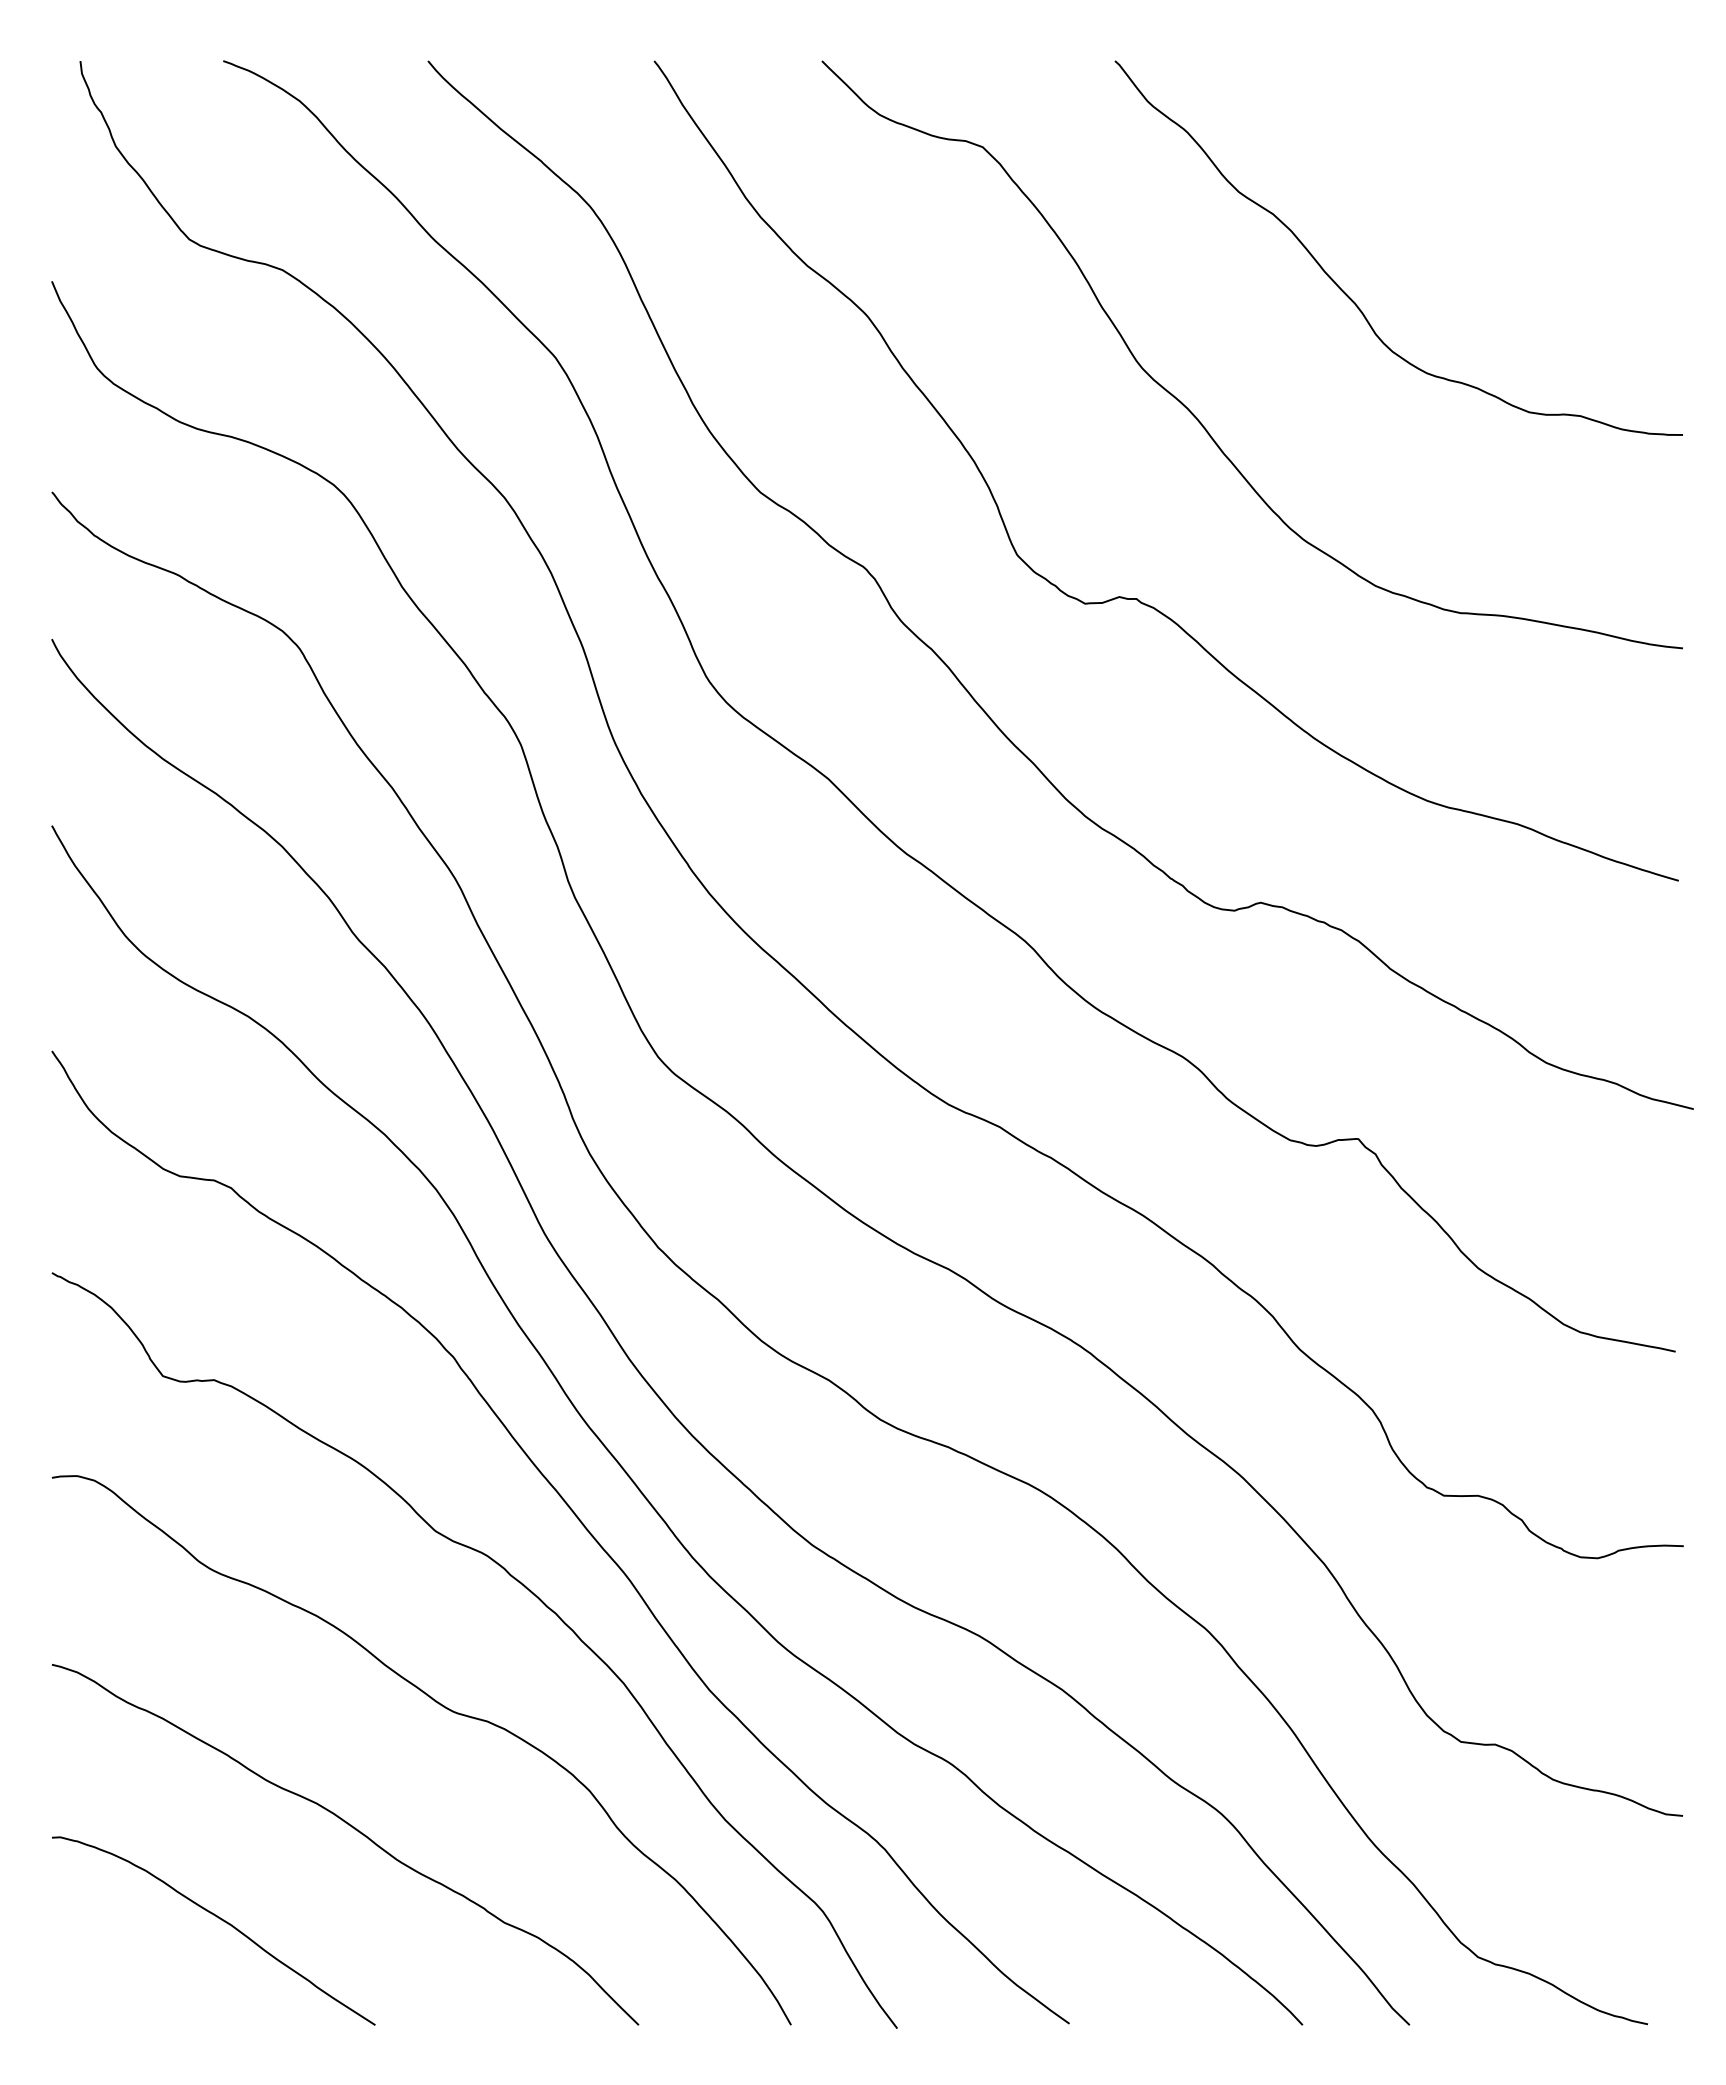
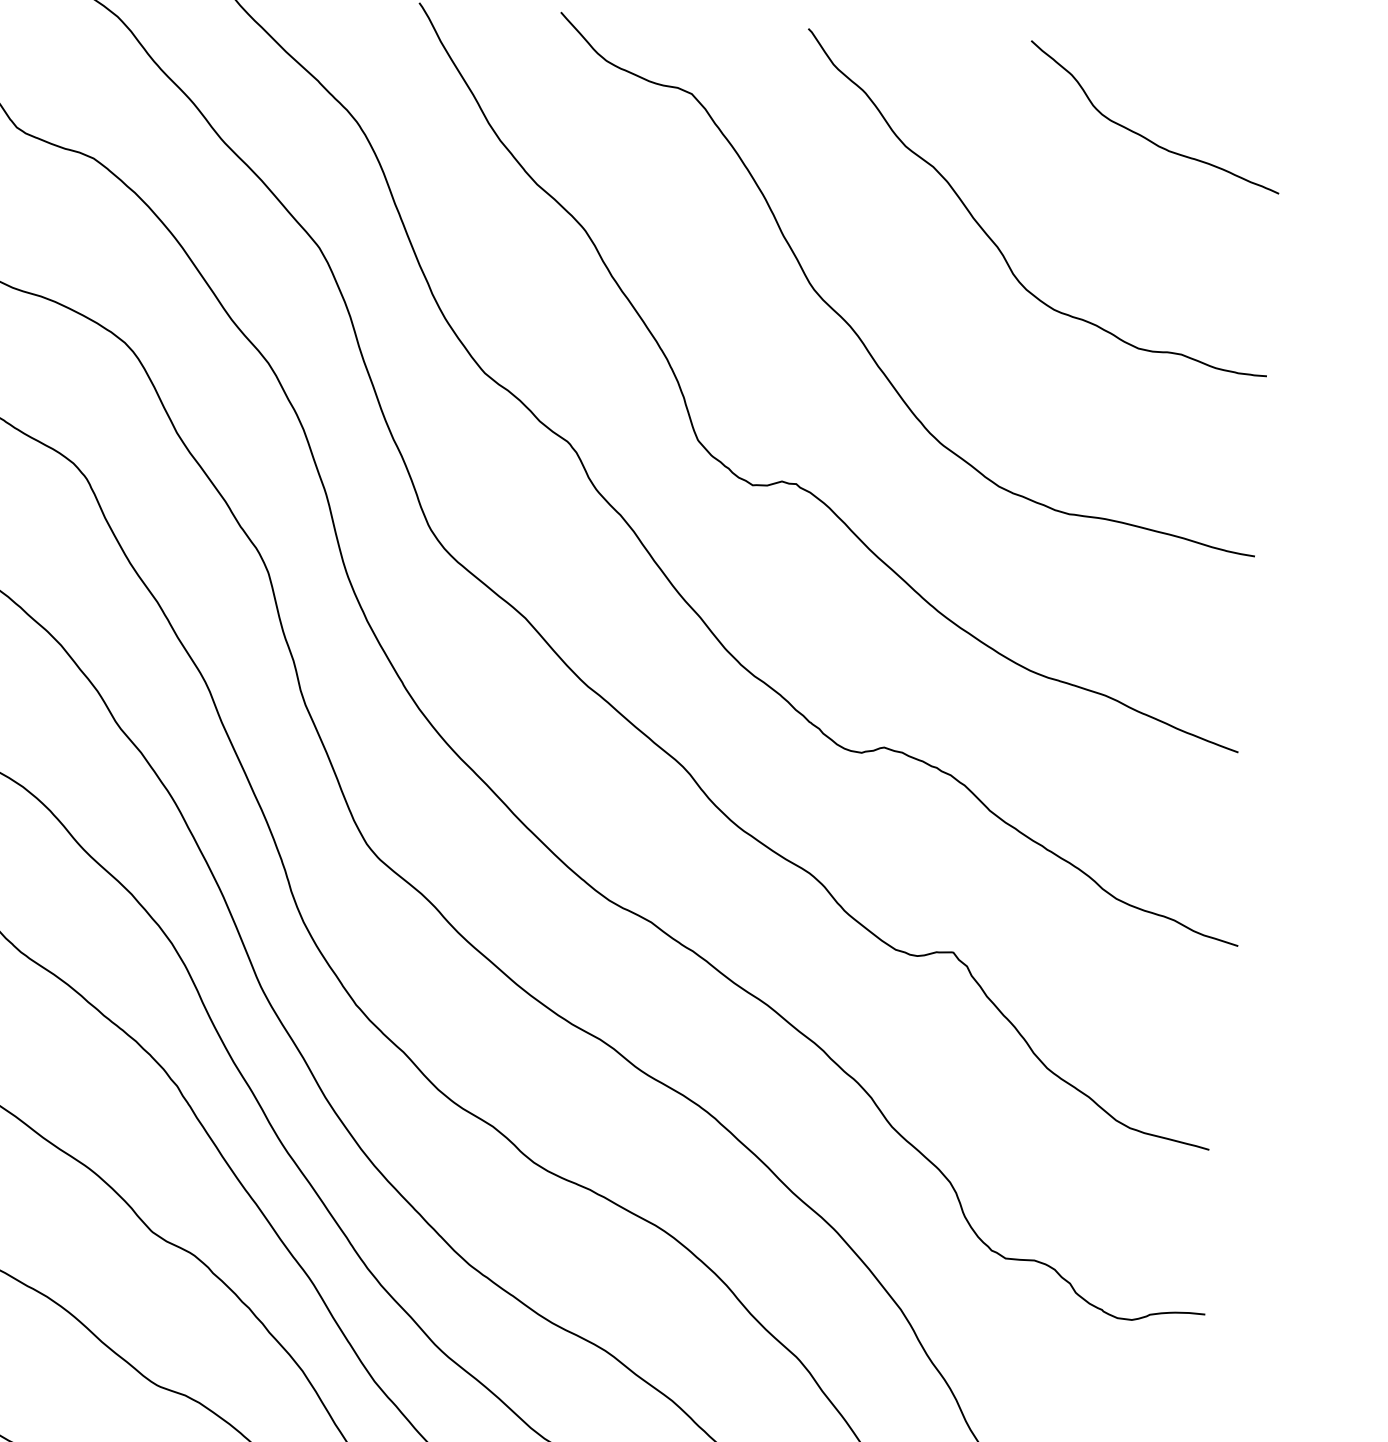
curve: (1519, 161) -> (1144, 136), added

